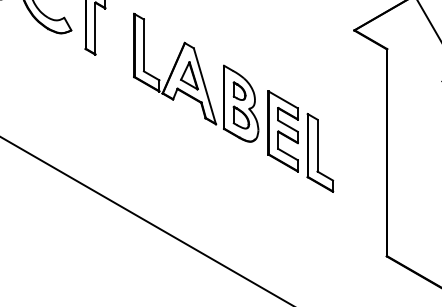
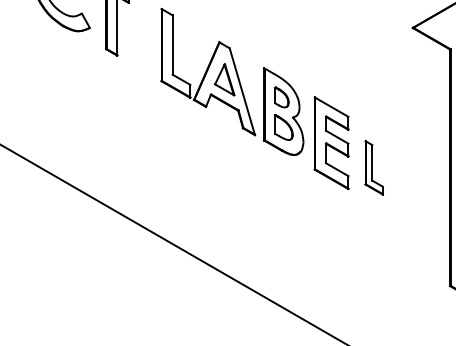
part: (320, 152) -> (374, 167), size x0.6

